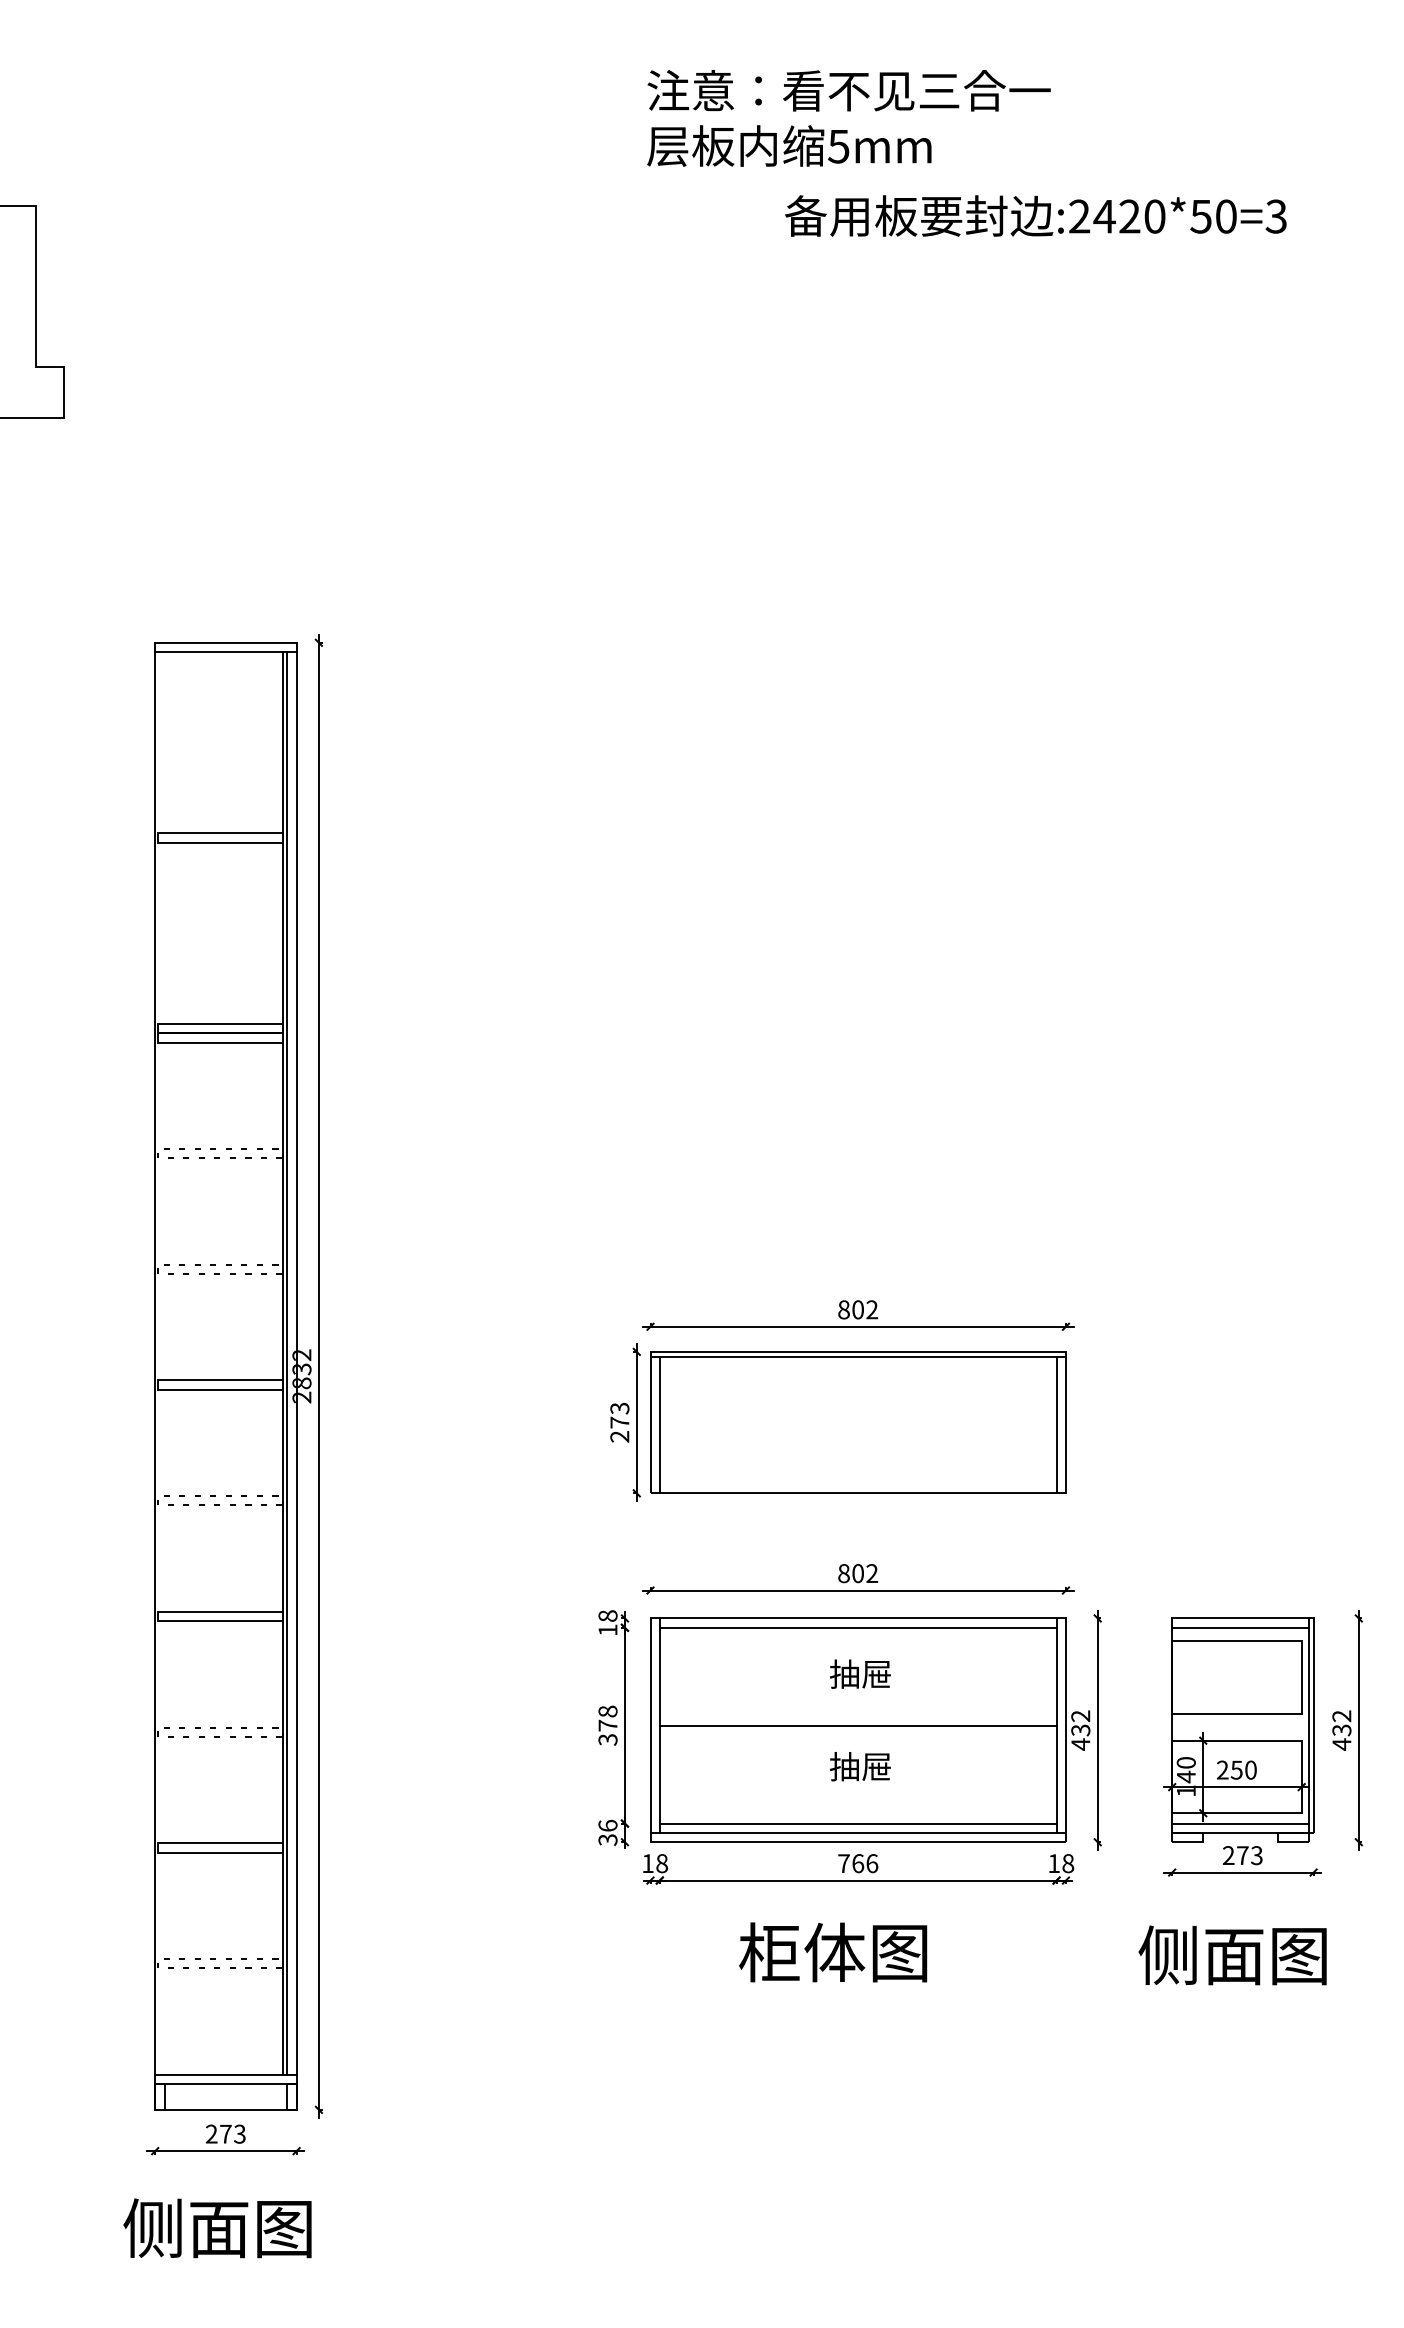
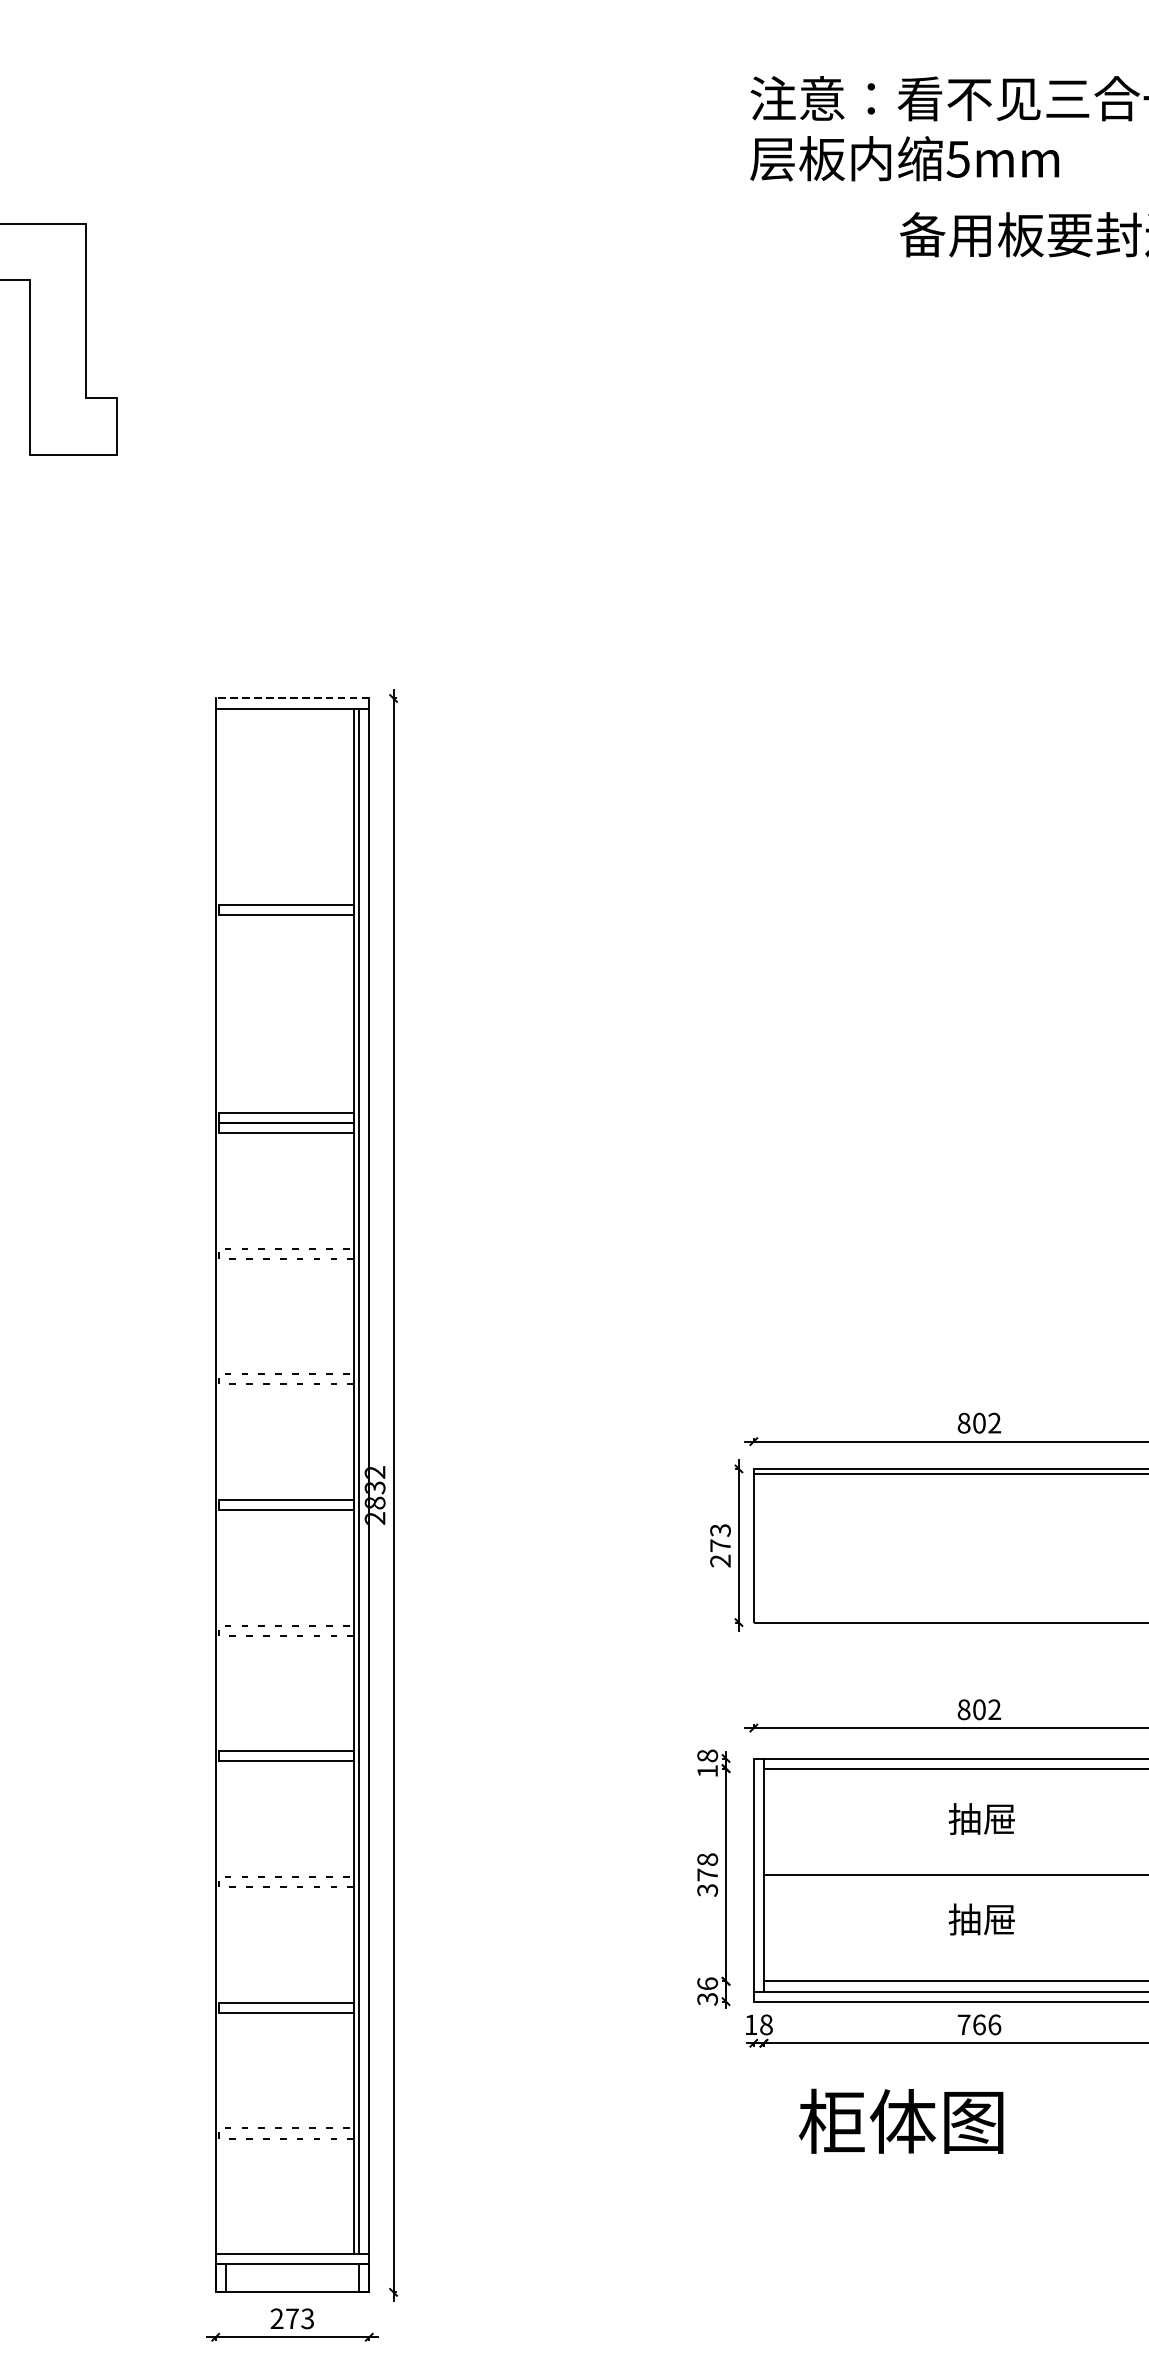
line: (225, 642) -> (292, 698), solid -> dashed
line: (659, 1424) -> (763, 1547), removed
text: (833, 1952) -> (901, 2121), moved

